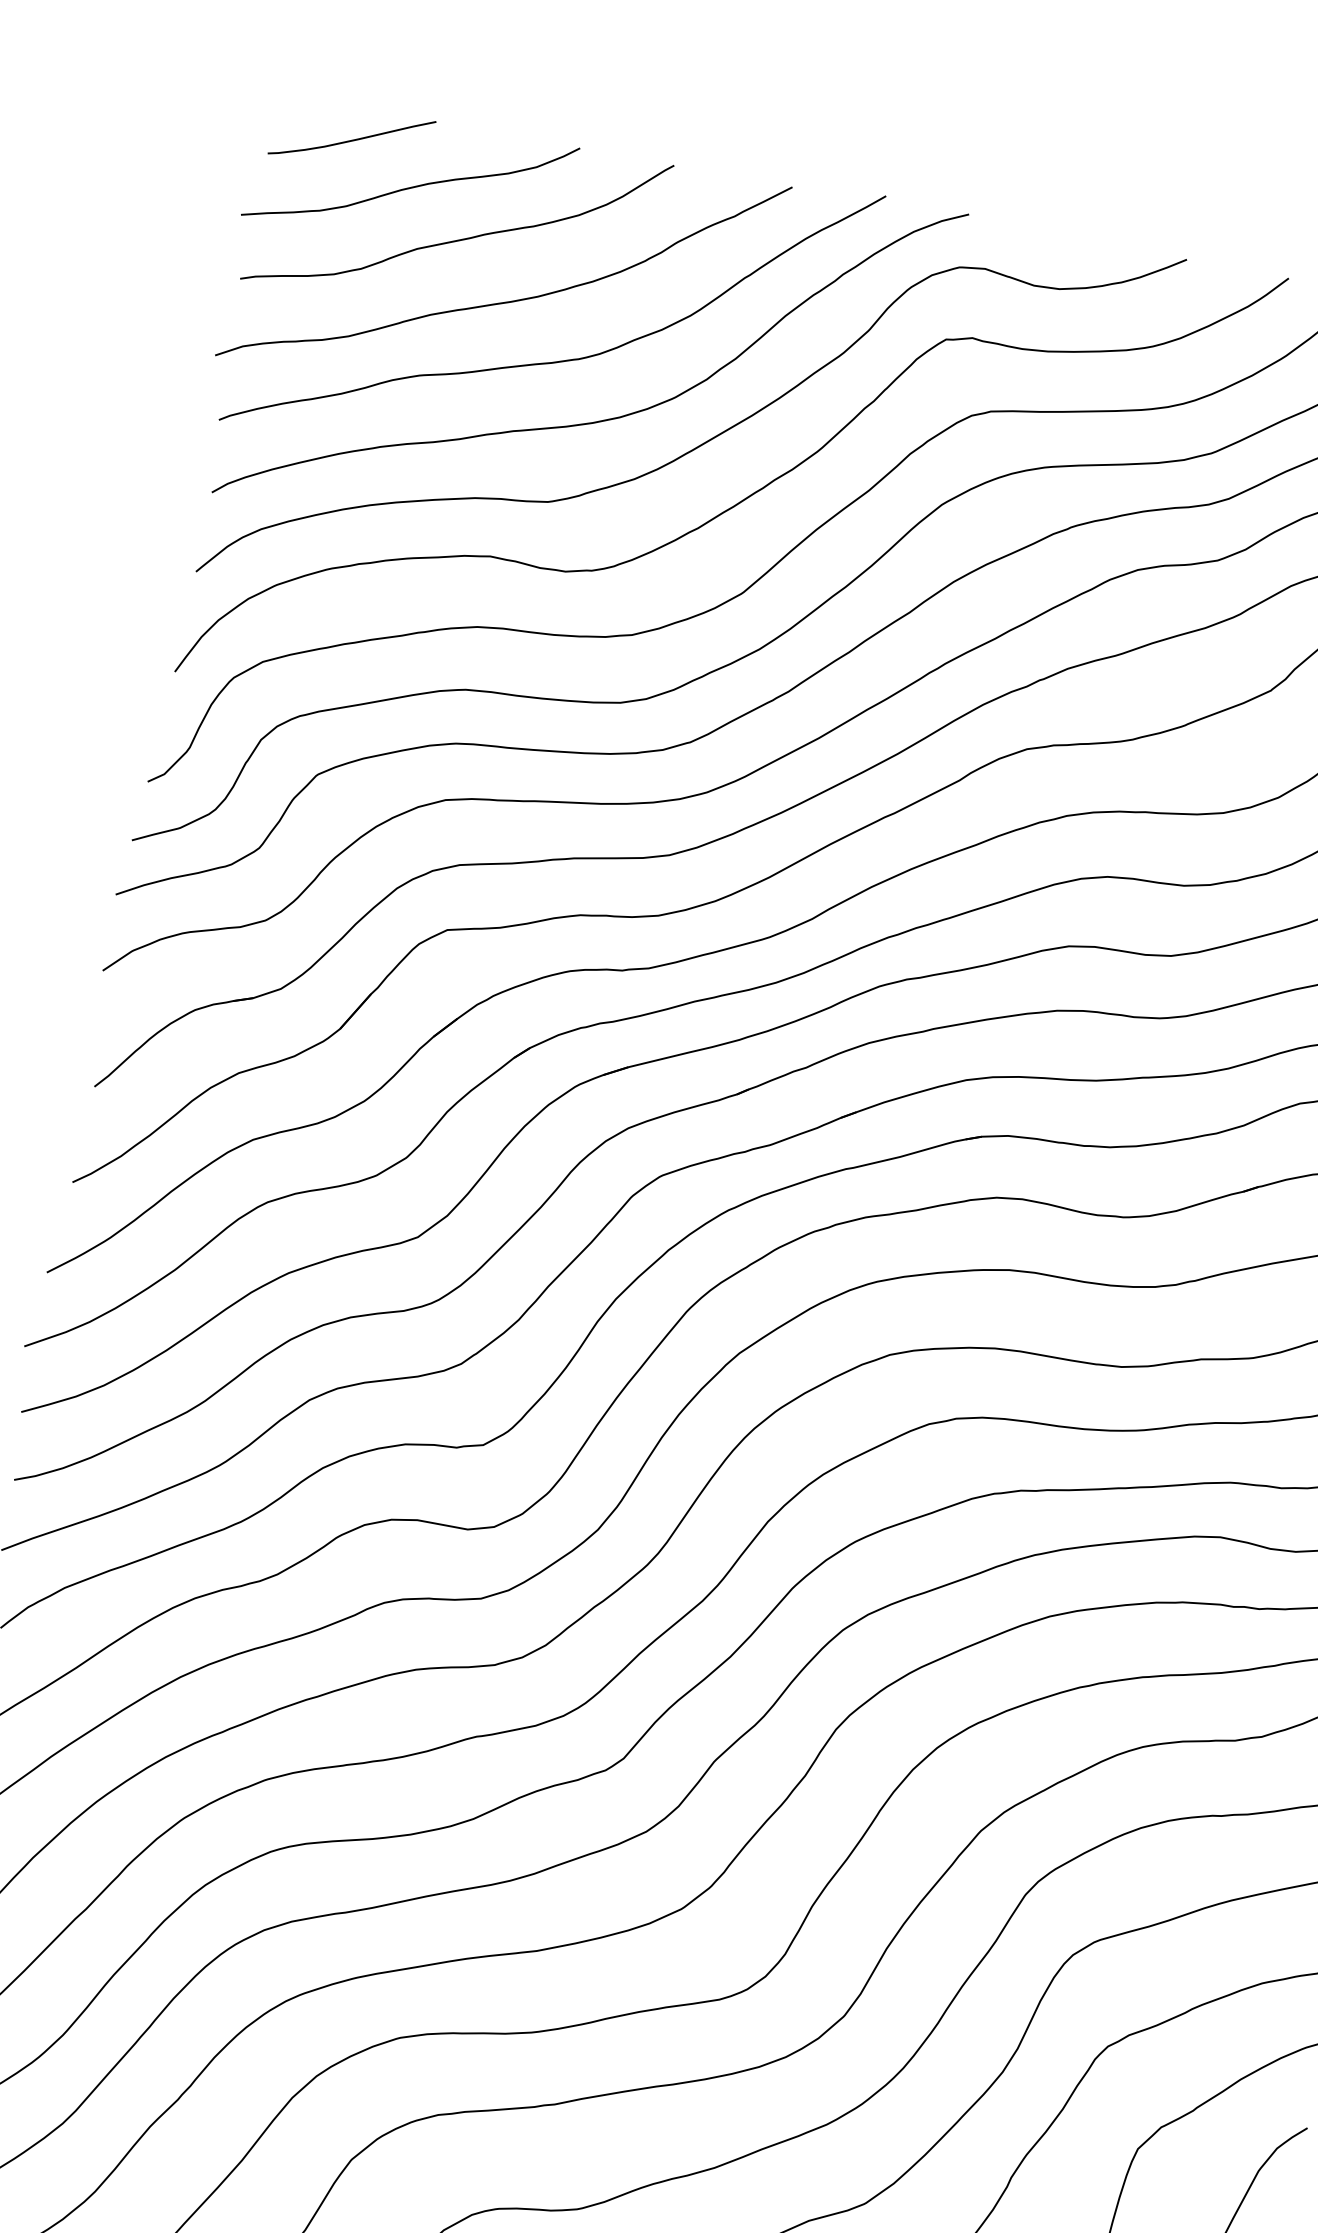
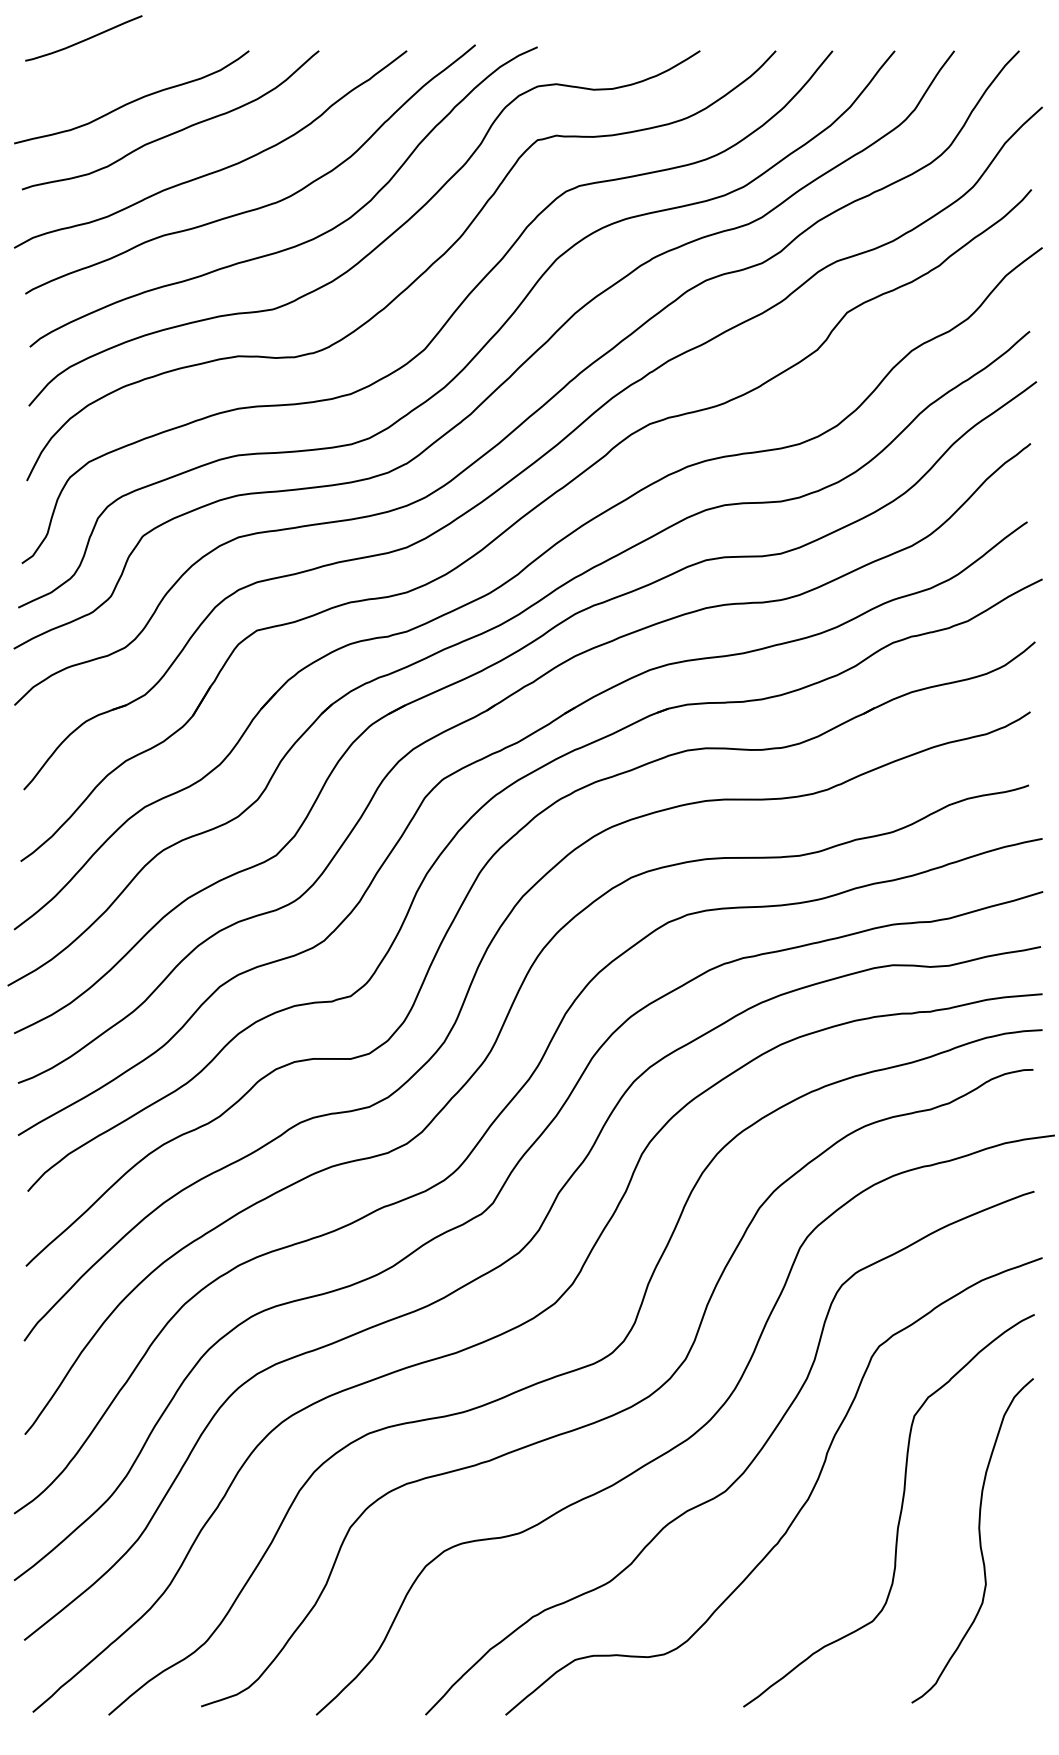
curve: (351, 139) -> (83, 39), moved

